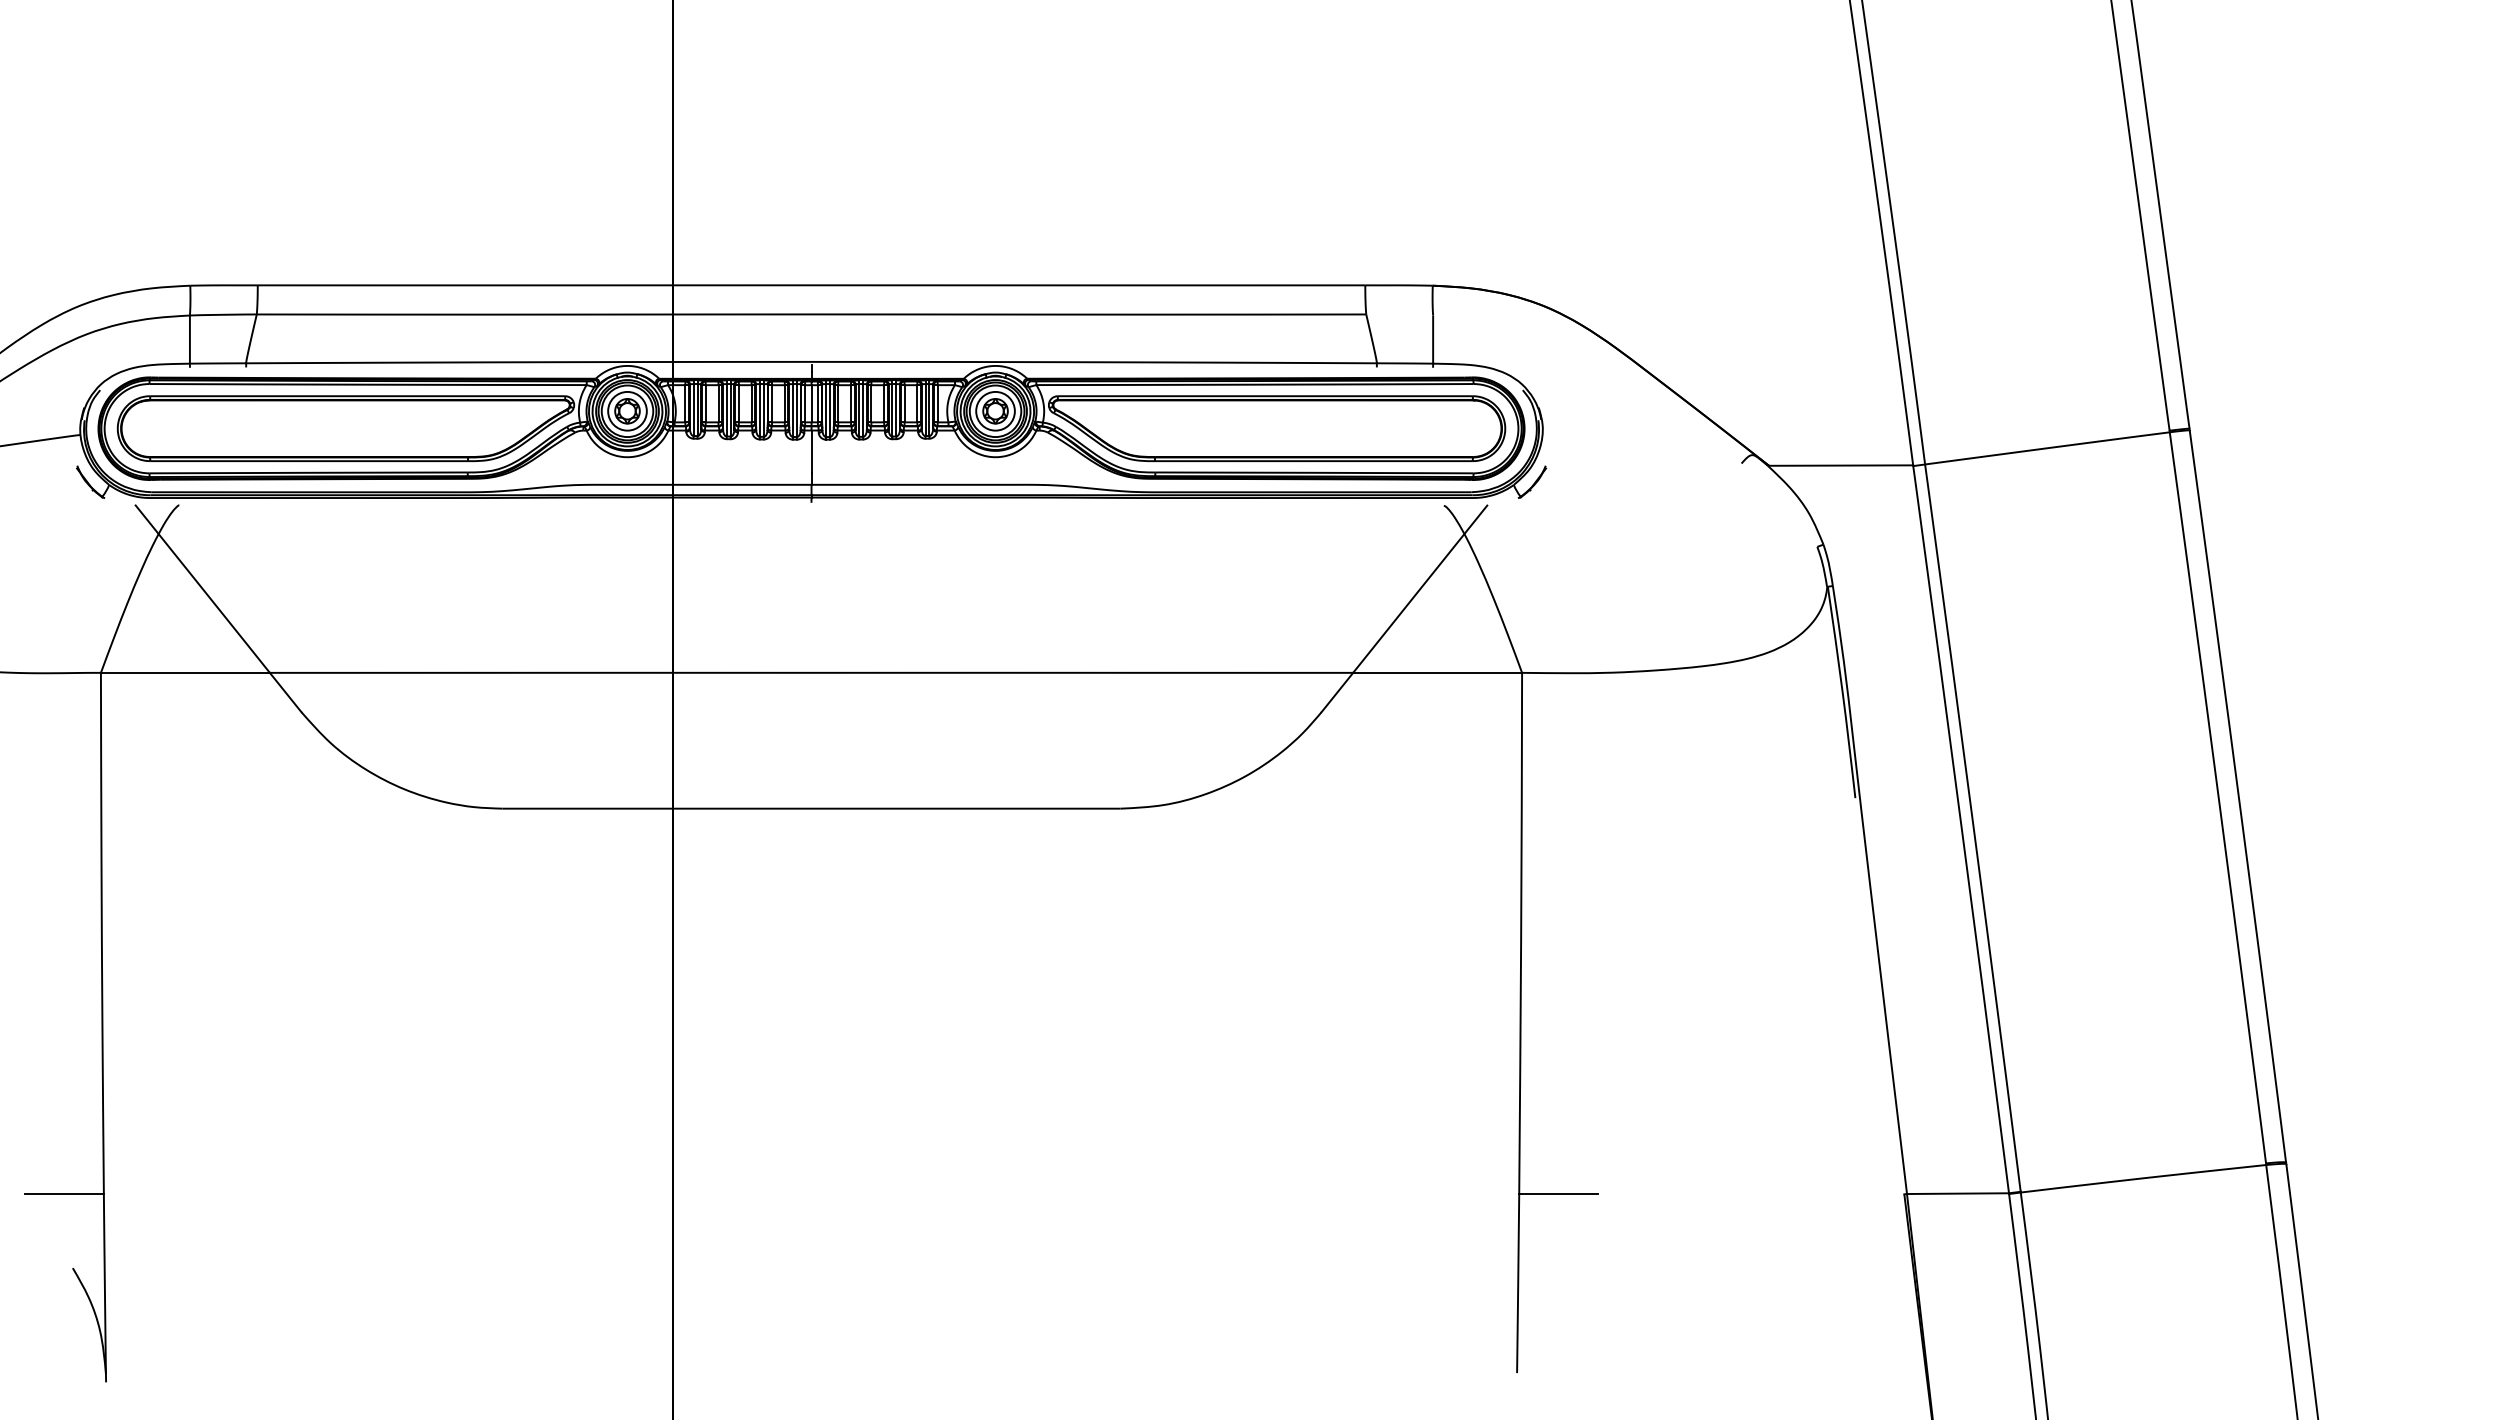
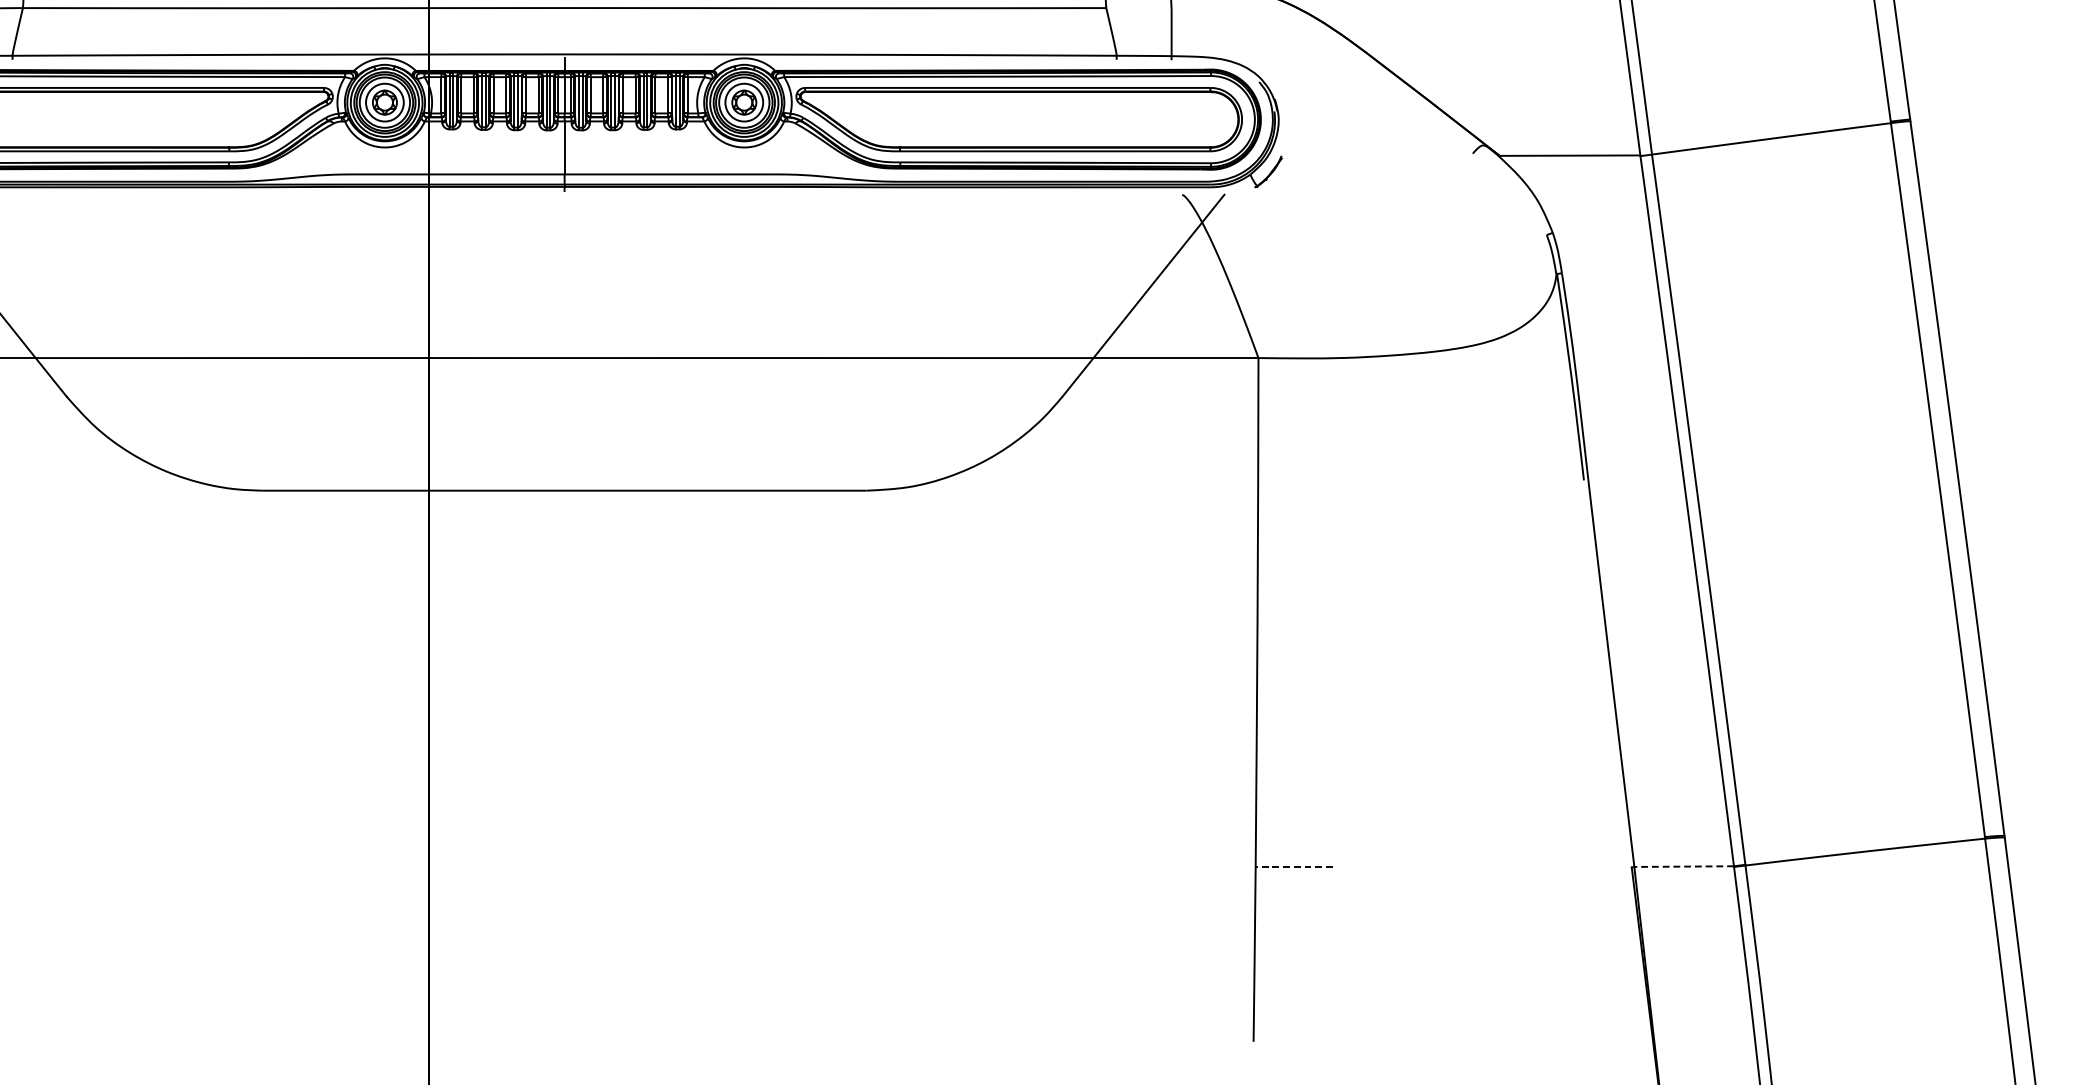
line: (1957, 1193) -> (1683, 866), solid -> dashed
line: (1558, 1194) -> (1294, 867), solid -> dashed

